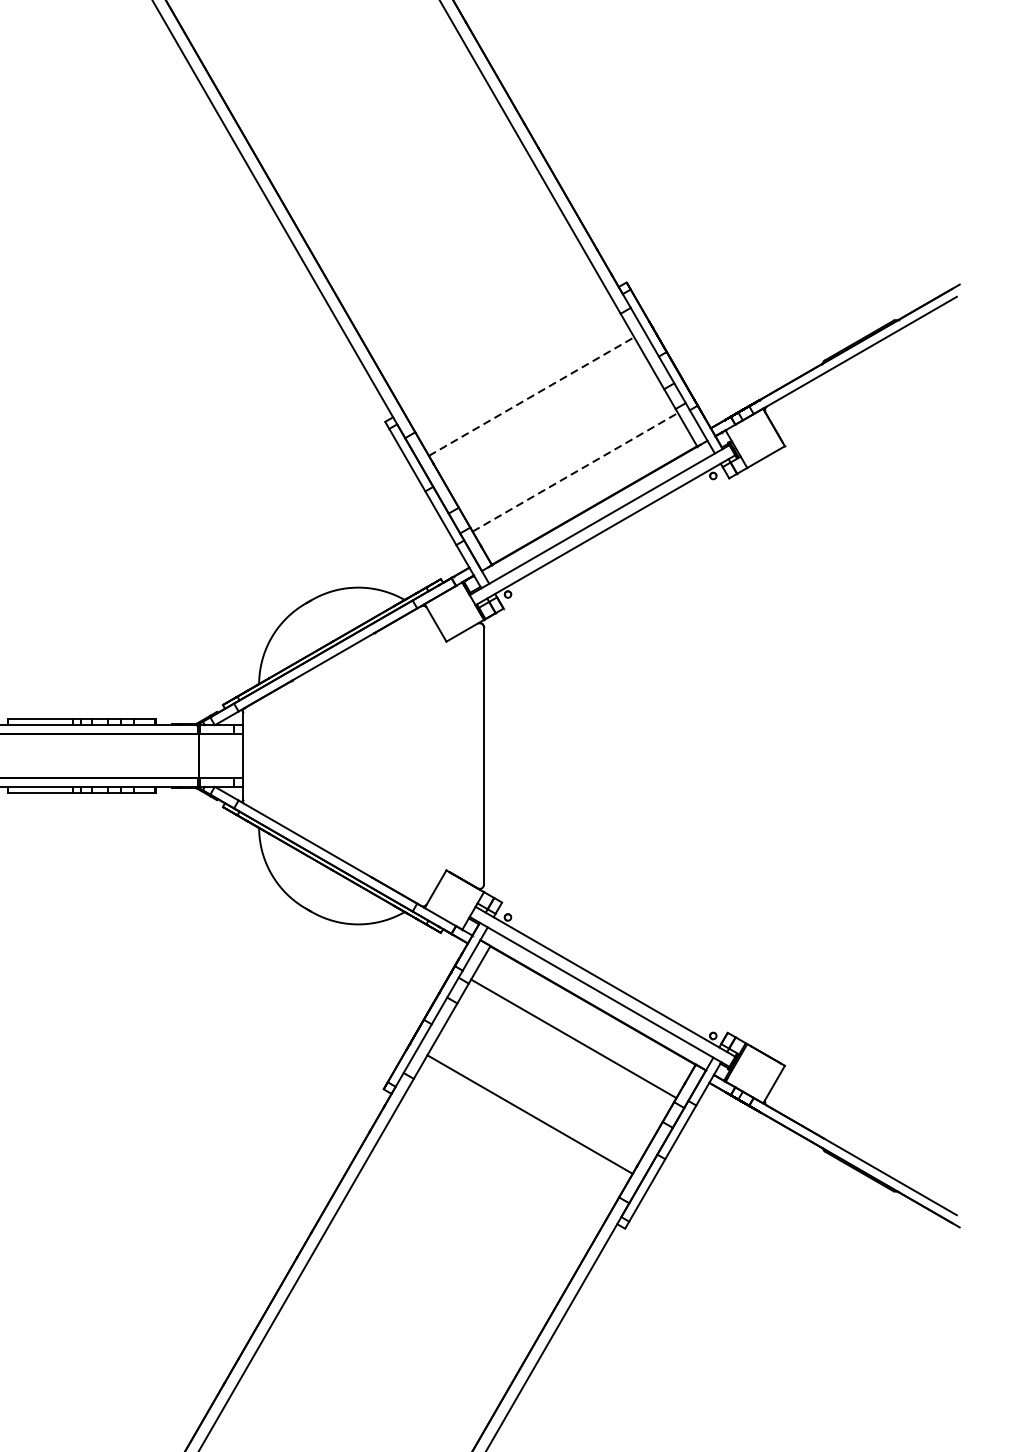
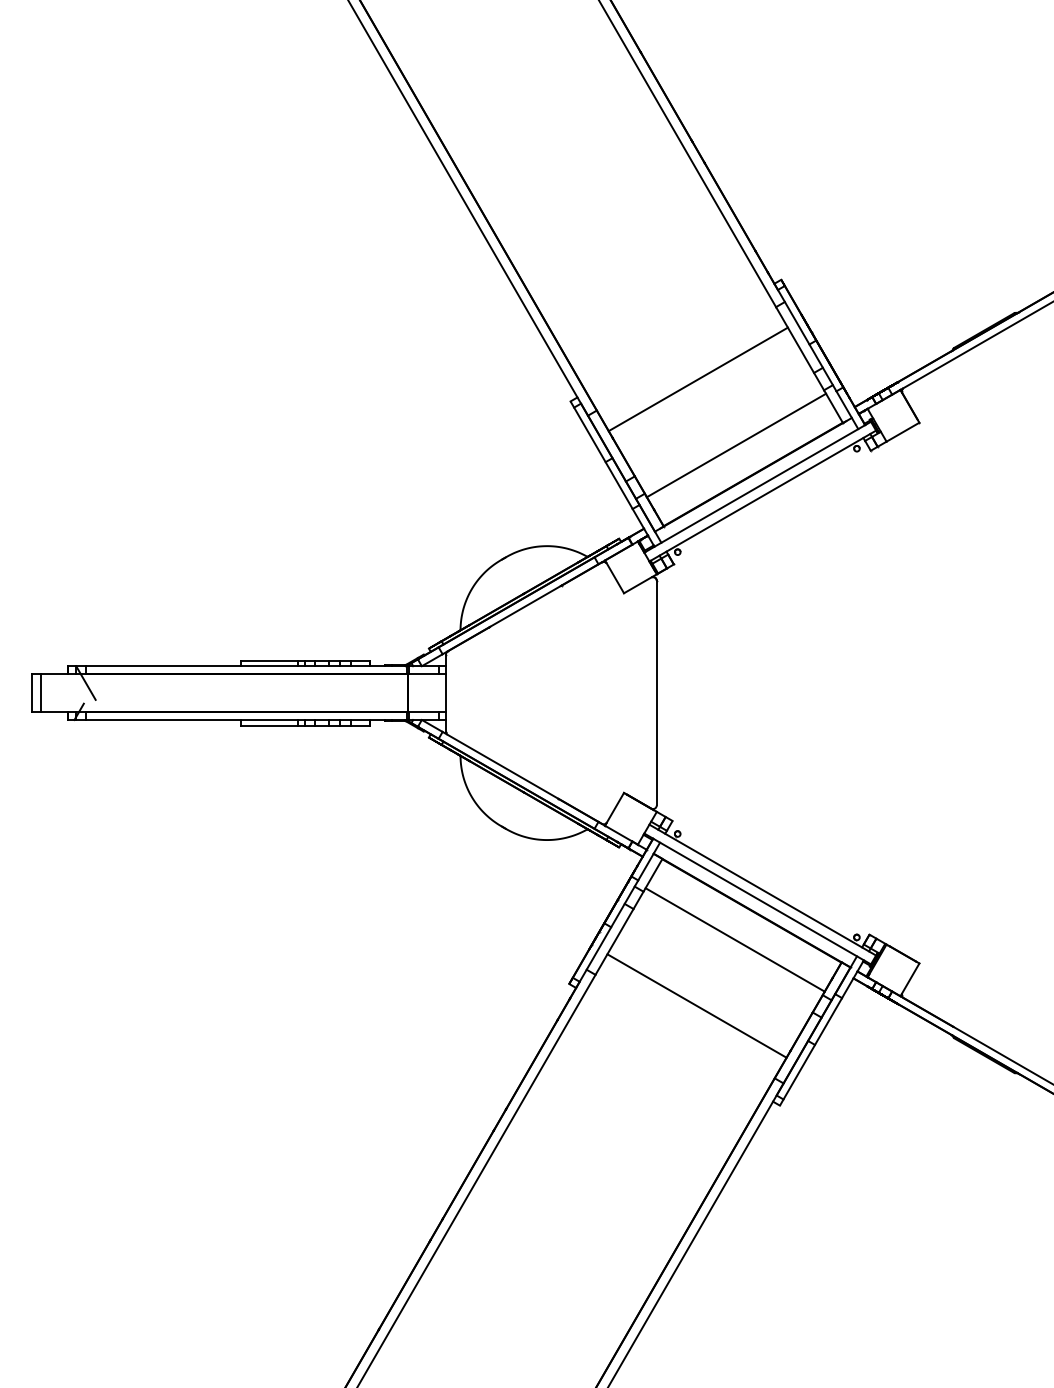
line: (531, 396) -> (698, 379), dashed -> solid
line: (575, 472) -> (736, 445), dashed -> solid

